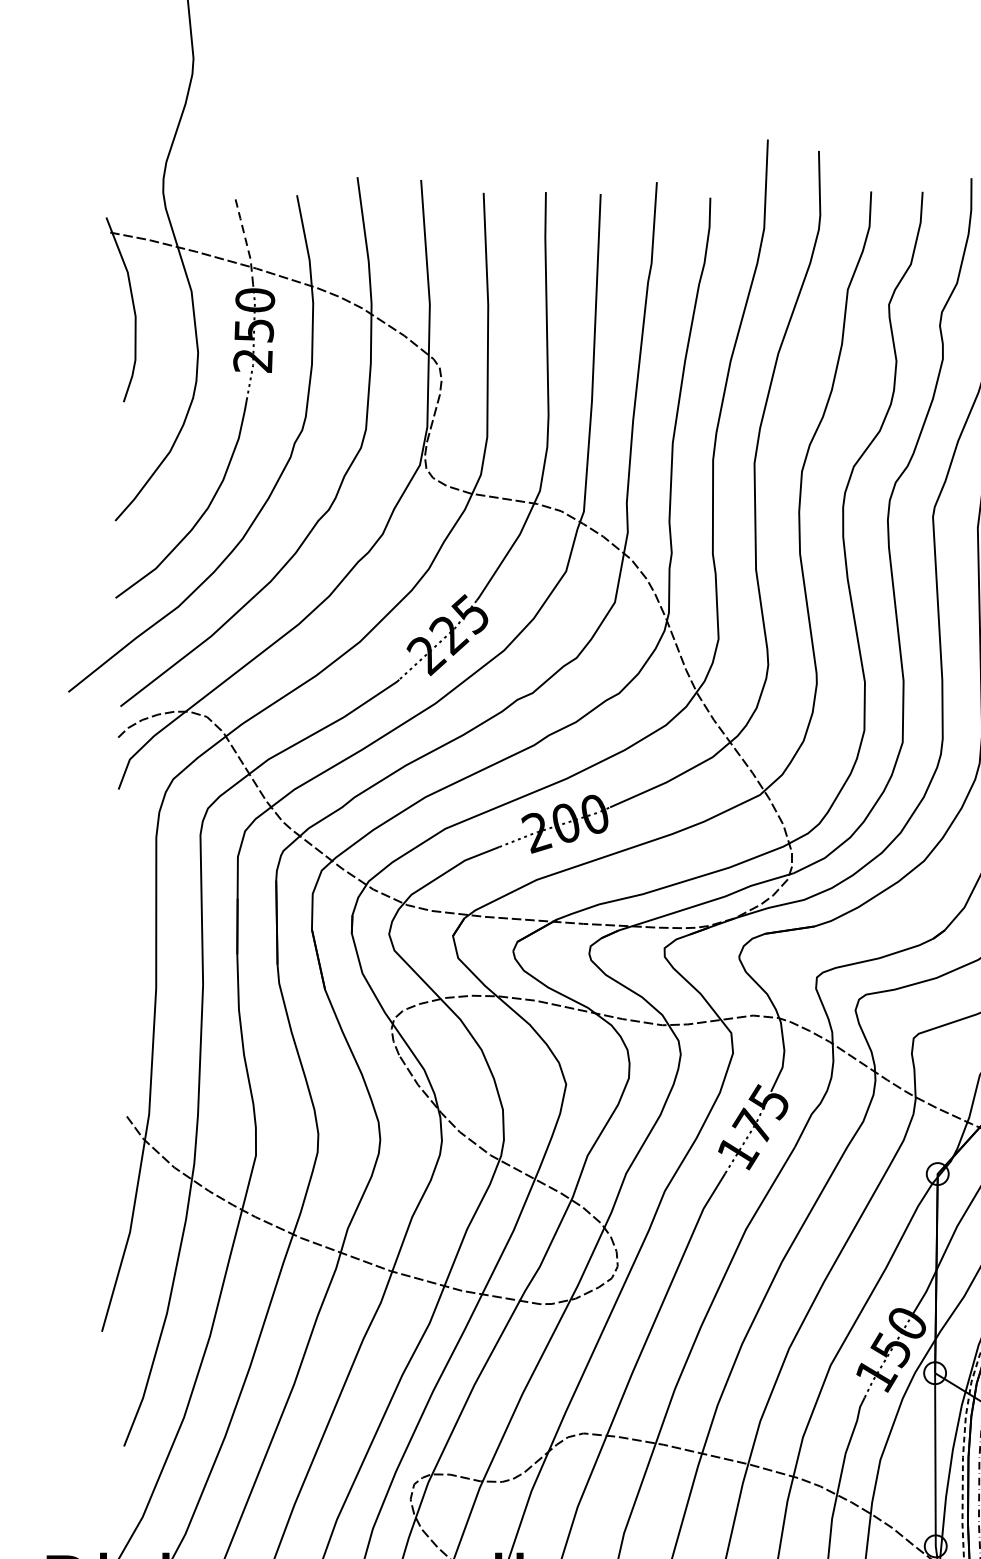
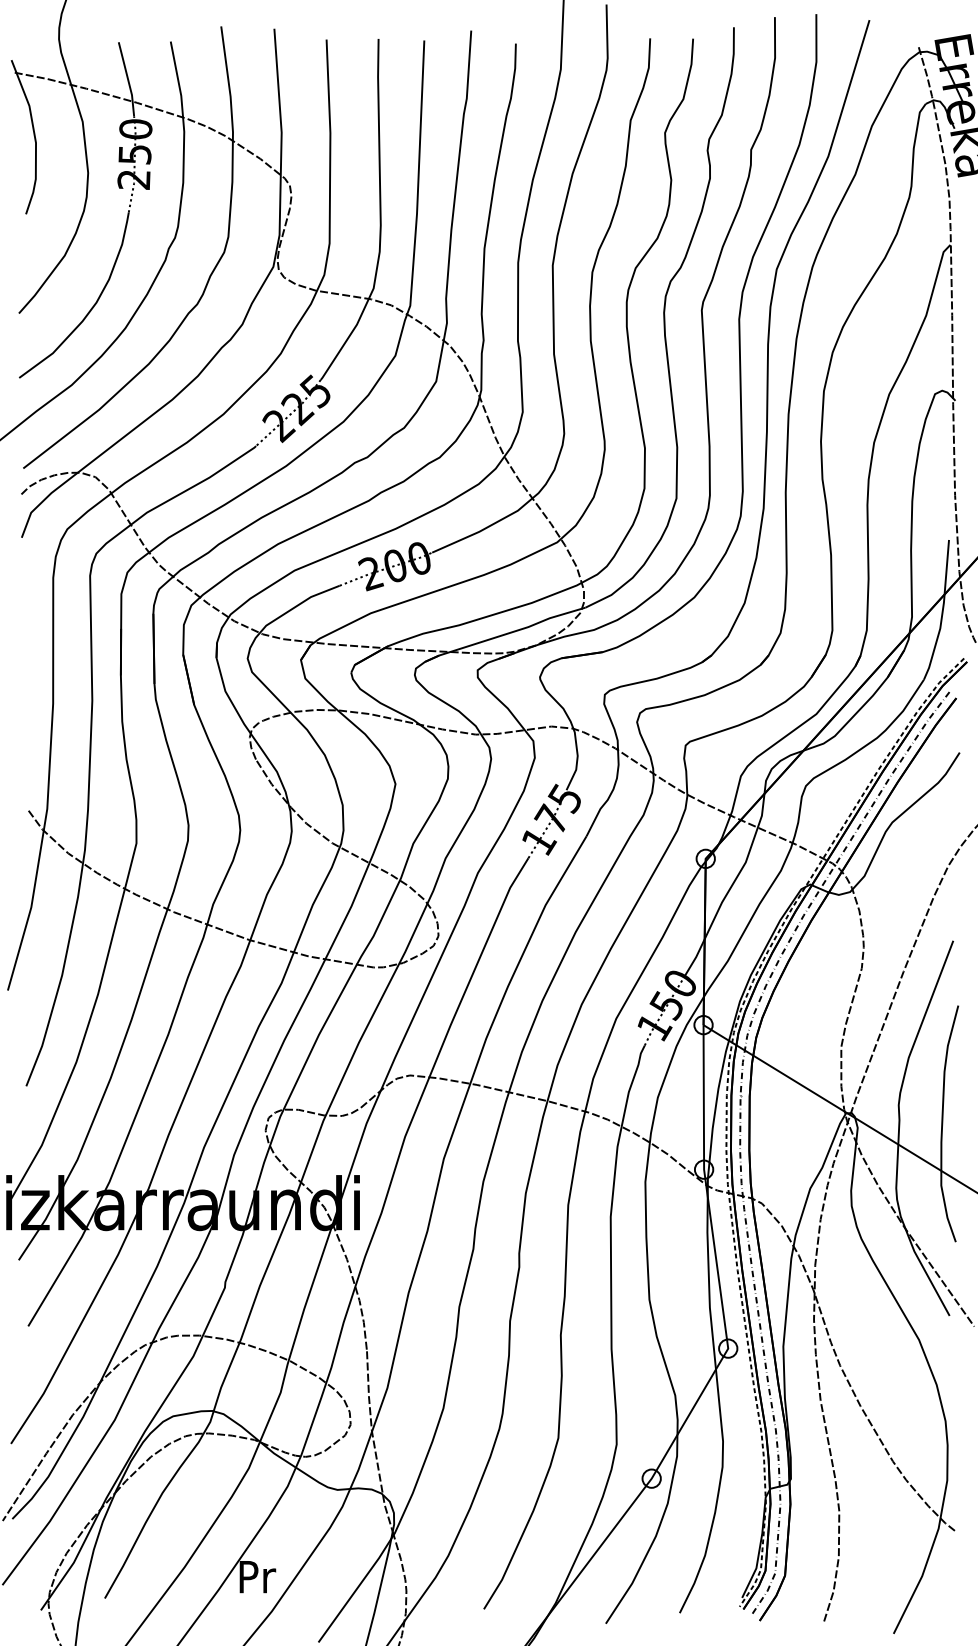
line: (245, 239) -> (127, 78), dashed -> solid

